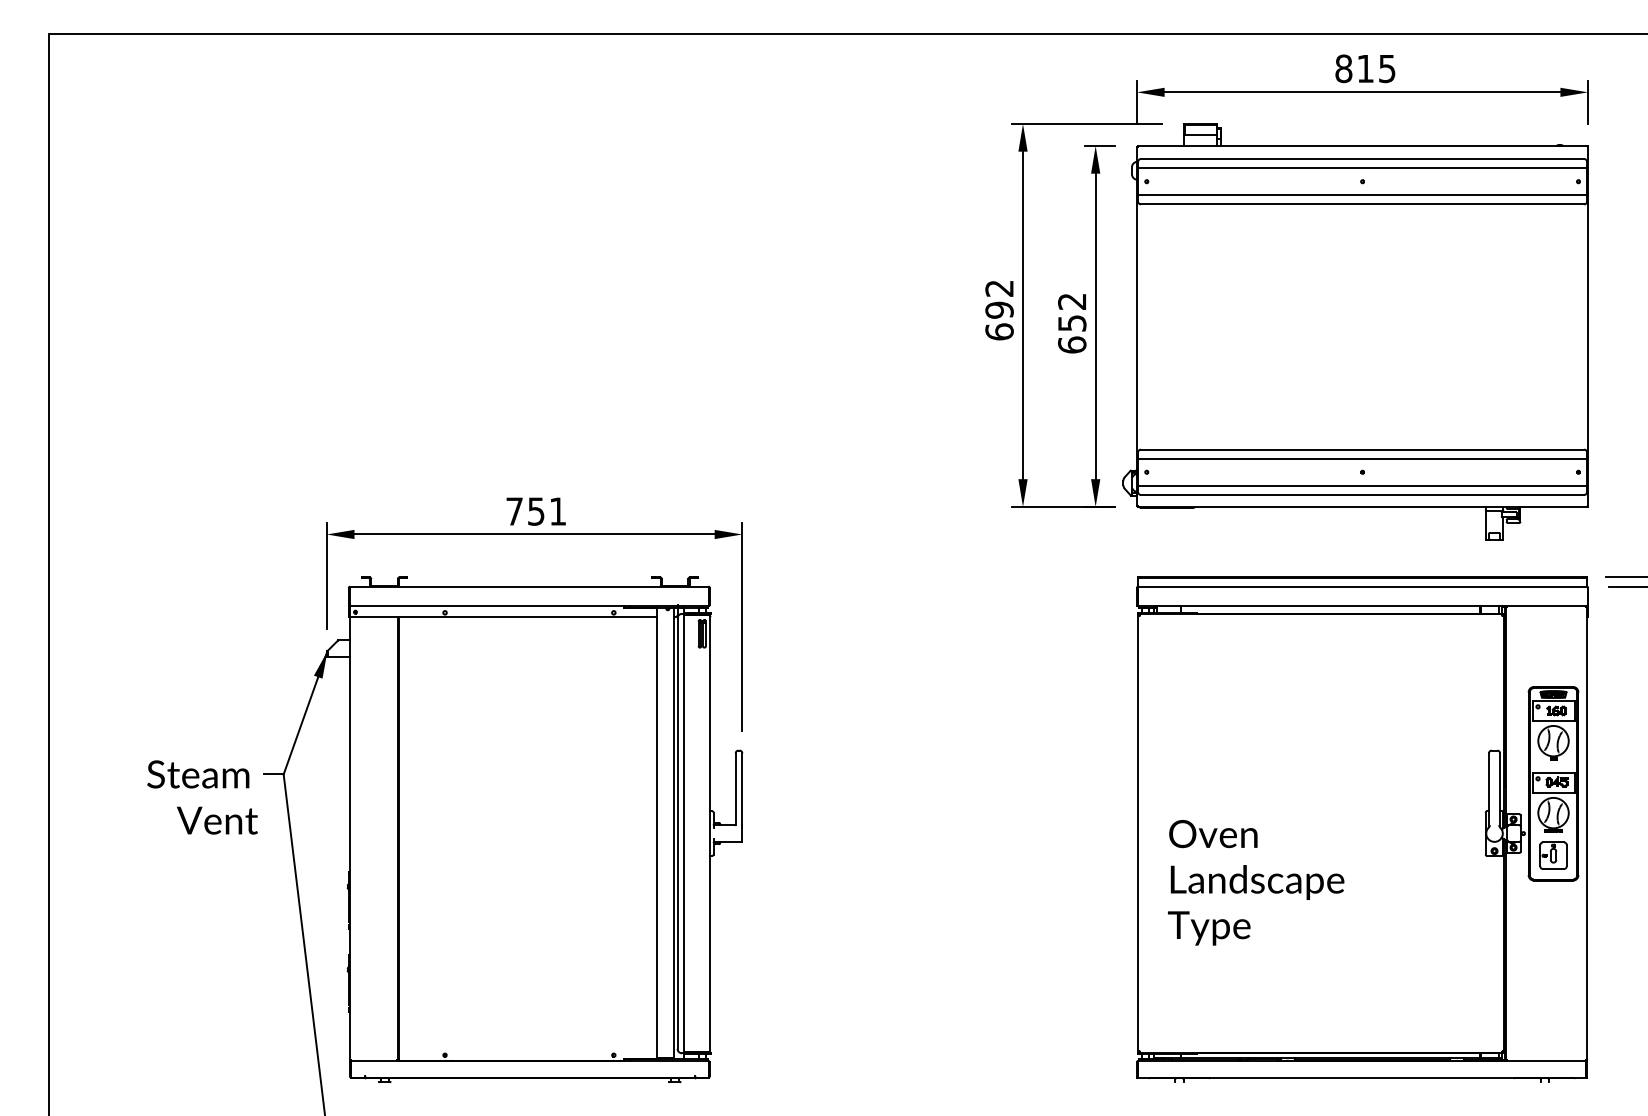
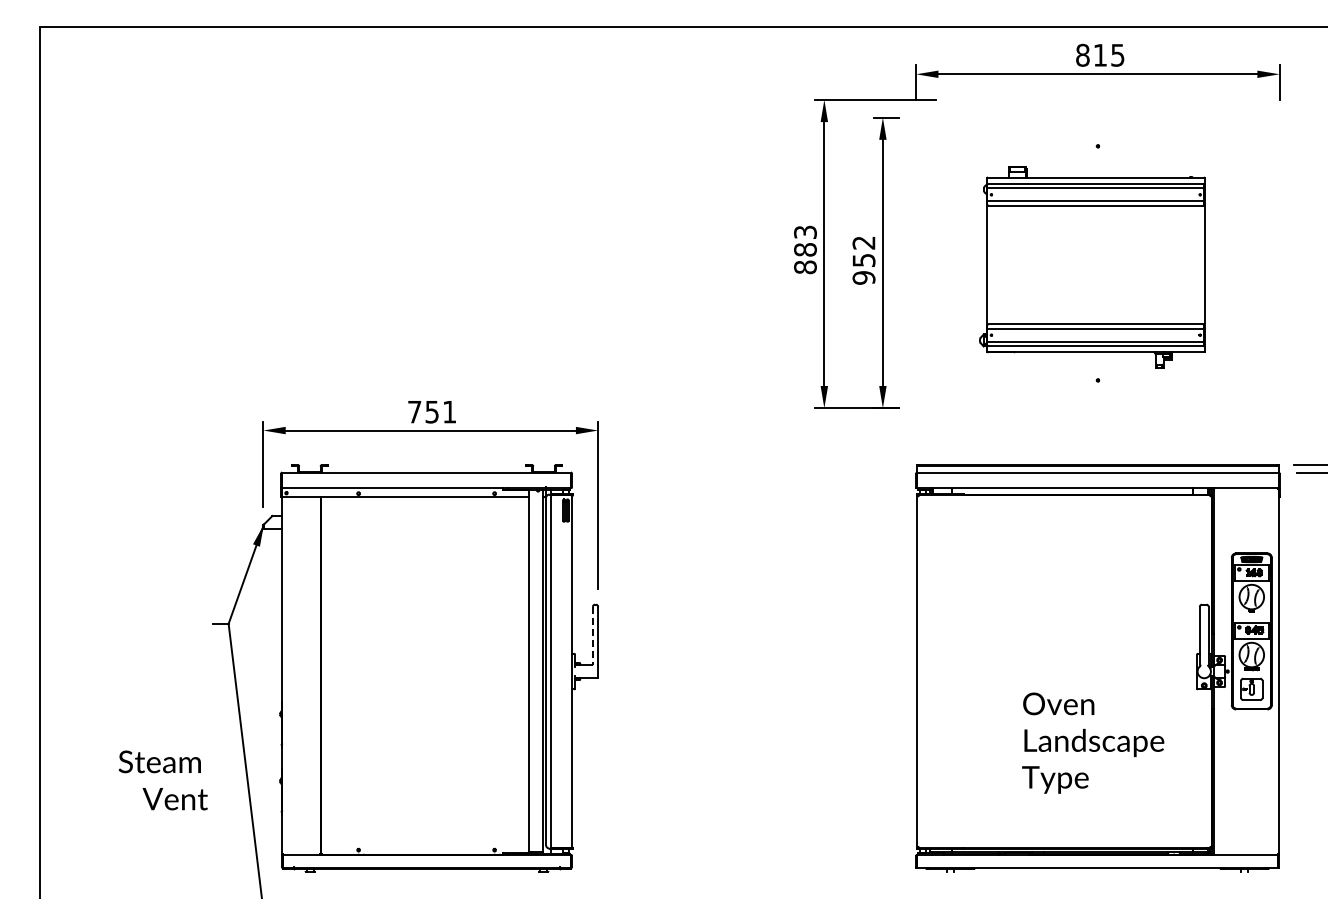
text: (999, 309) -> (805, 249), 692 -> 883
part: (1355, 332) -> (1092, 267), size x0.6
text: (1071, 344) -> (863, 277), 652 -> 952
line: (735, 788) -> (592, 635), solid -> dashed
text: (201, 797) -> (162, 780), moved
text: (1256, 881) -> (1093, 742), moved

